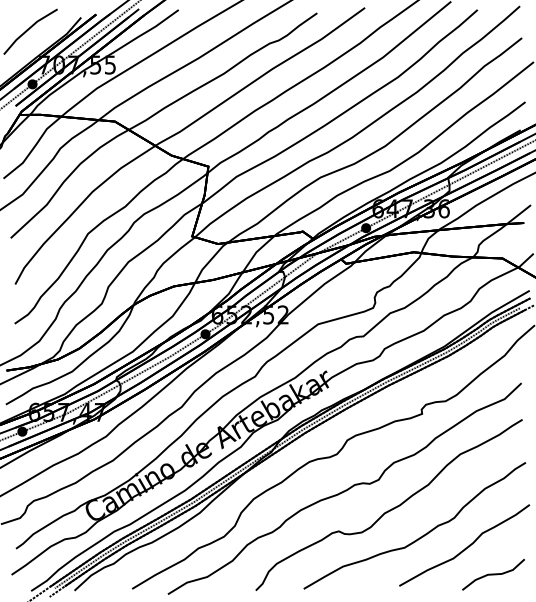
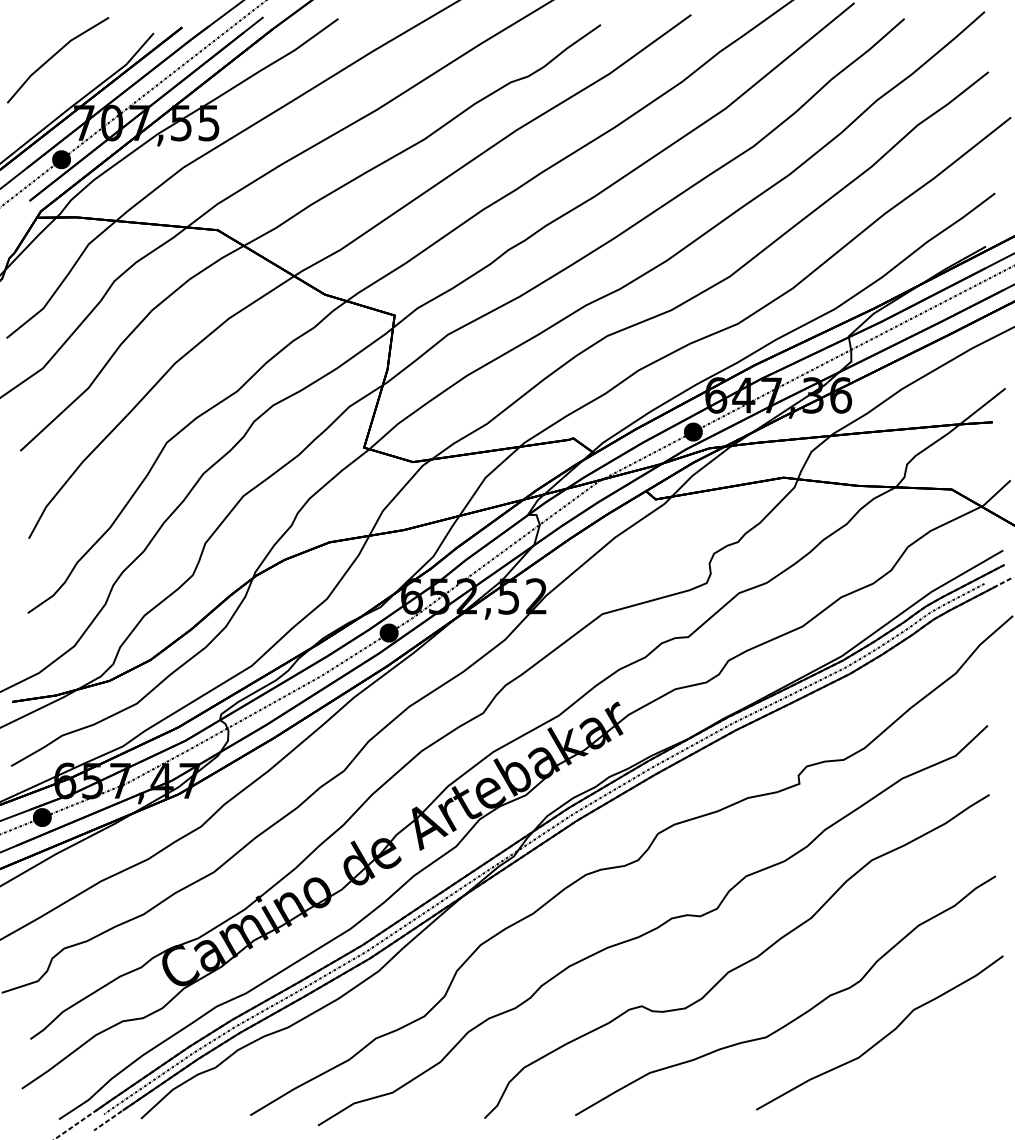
curve: (493, 574) -> (934, 1087), removed

